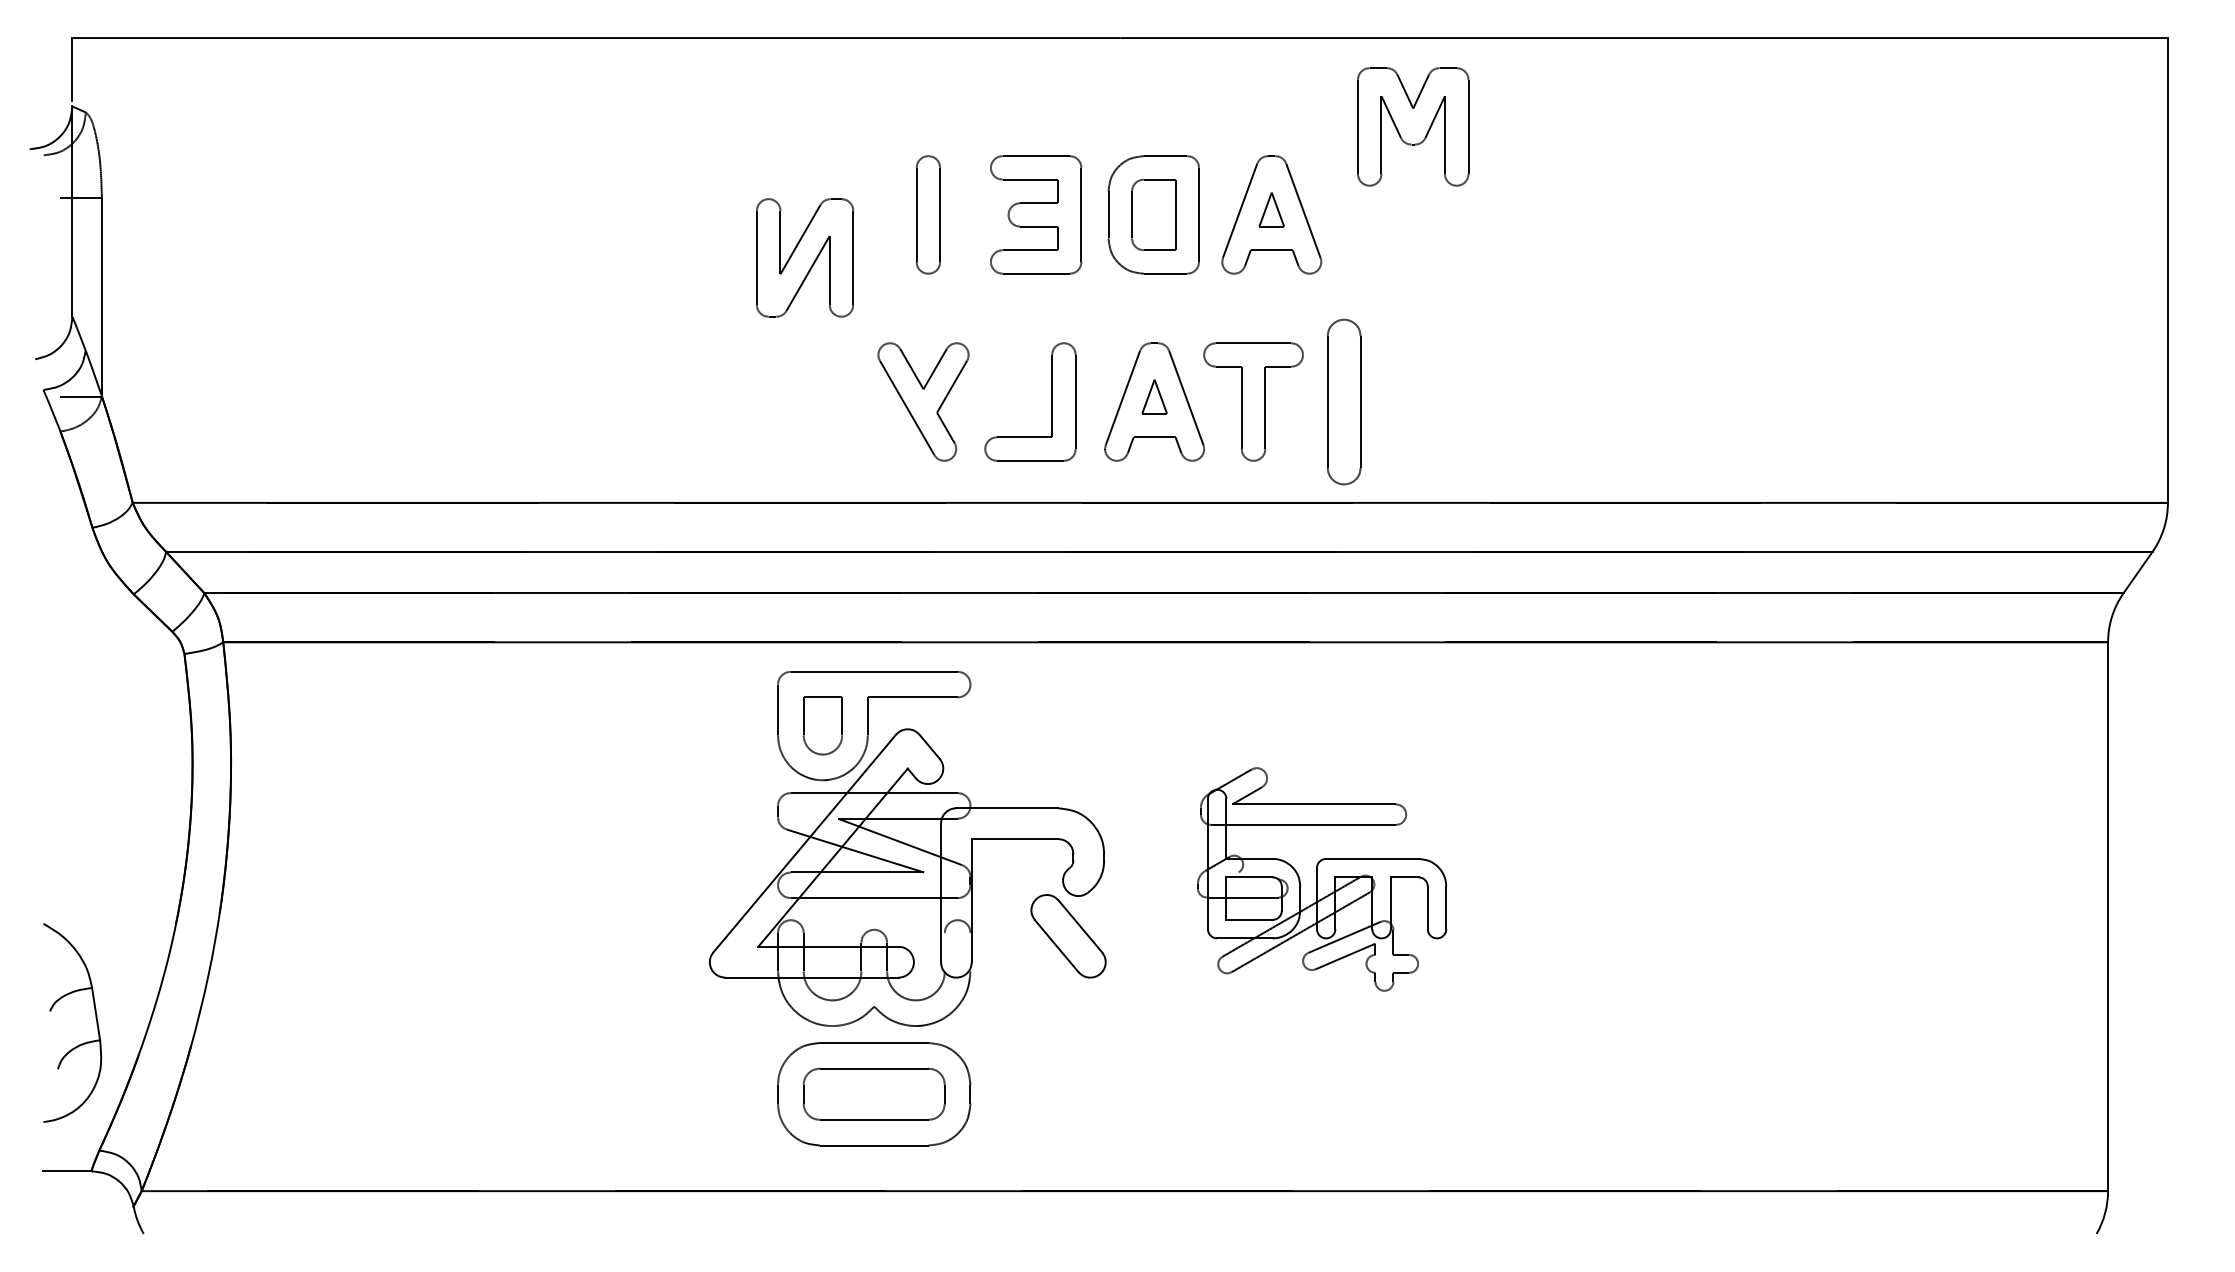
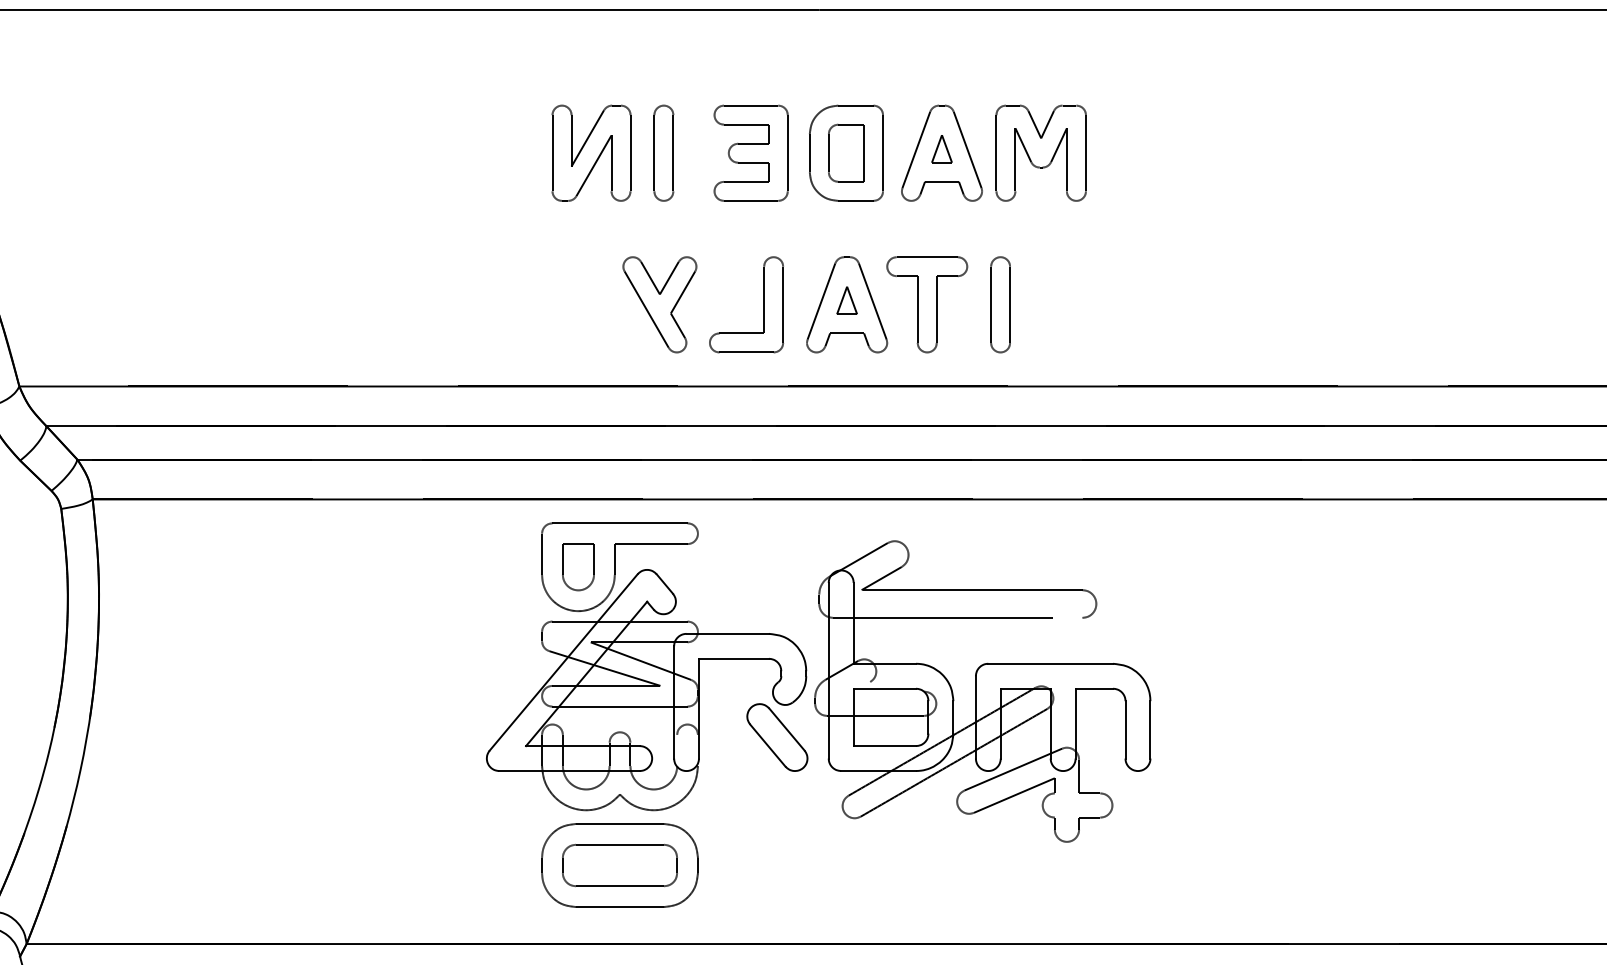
part: (1413, 126) -> (1041, 152), moved
part: (805, 257) -> (591, 152), moved
part: (1343, 401) -> (1000, 304), size x0.71
part: (1321, 879) -> (982, 691), size x1.67

